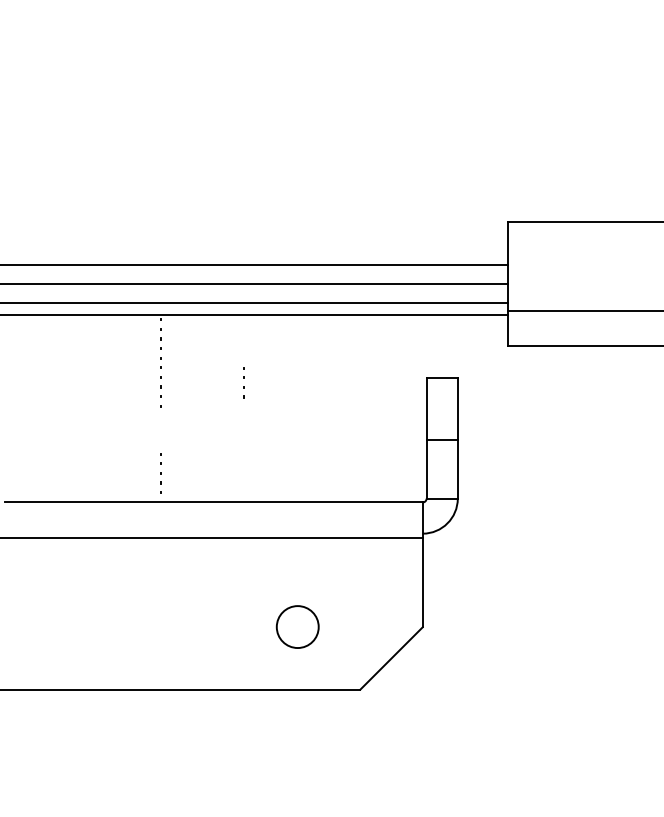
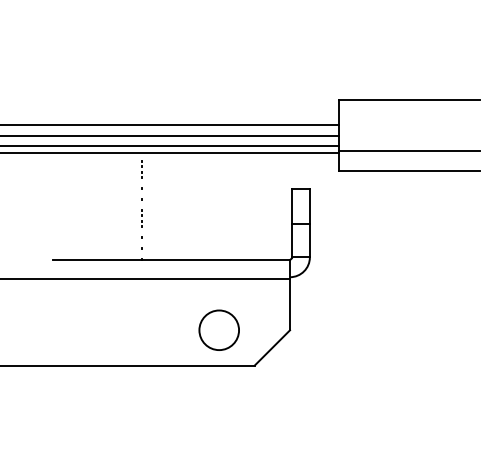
line: (243, 378) -> (141, 216), moved
circle: (296, 625) -> (218, 329), size x1.67

